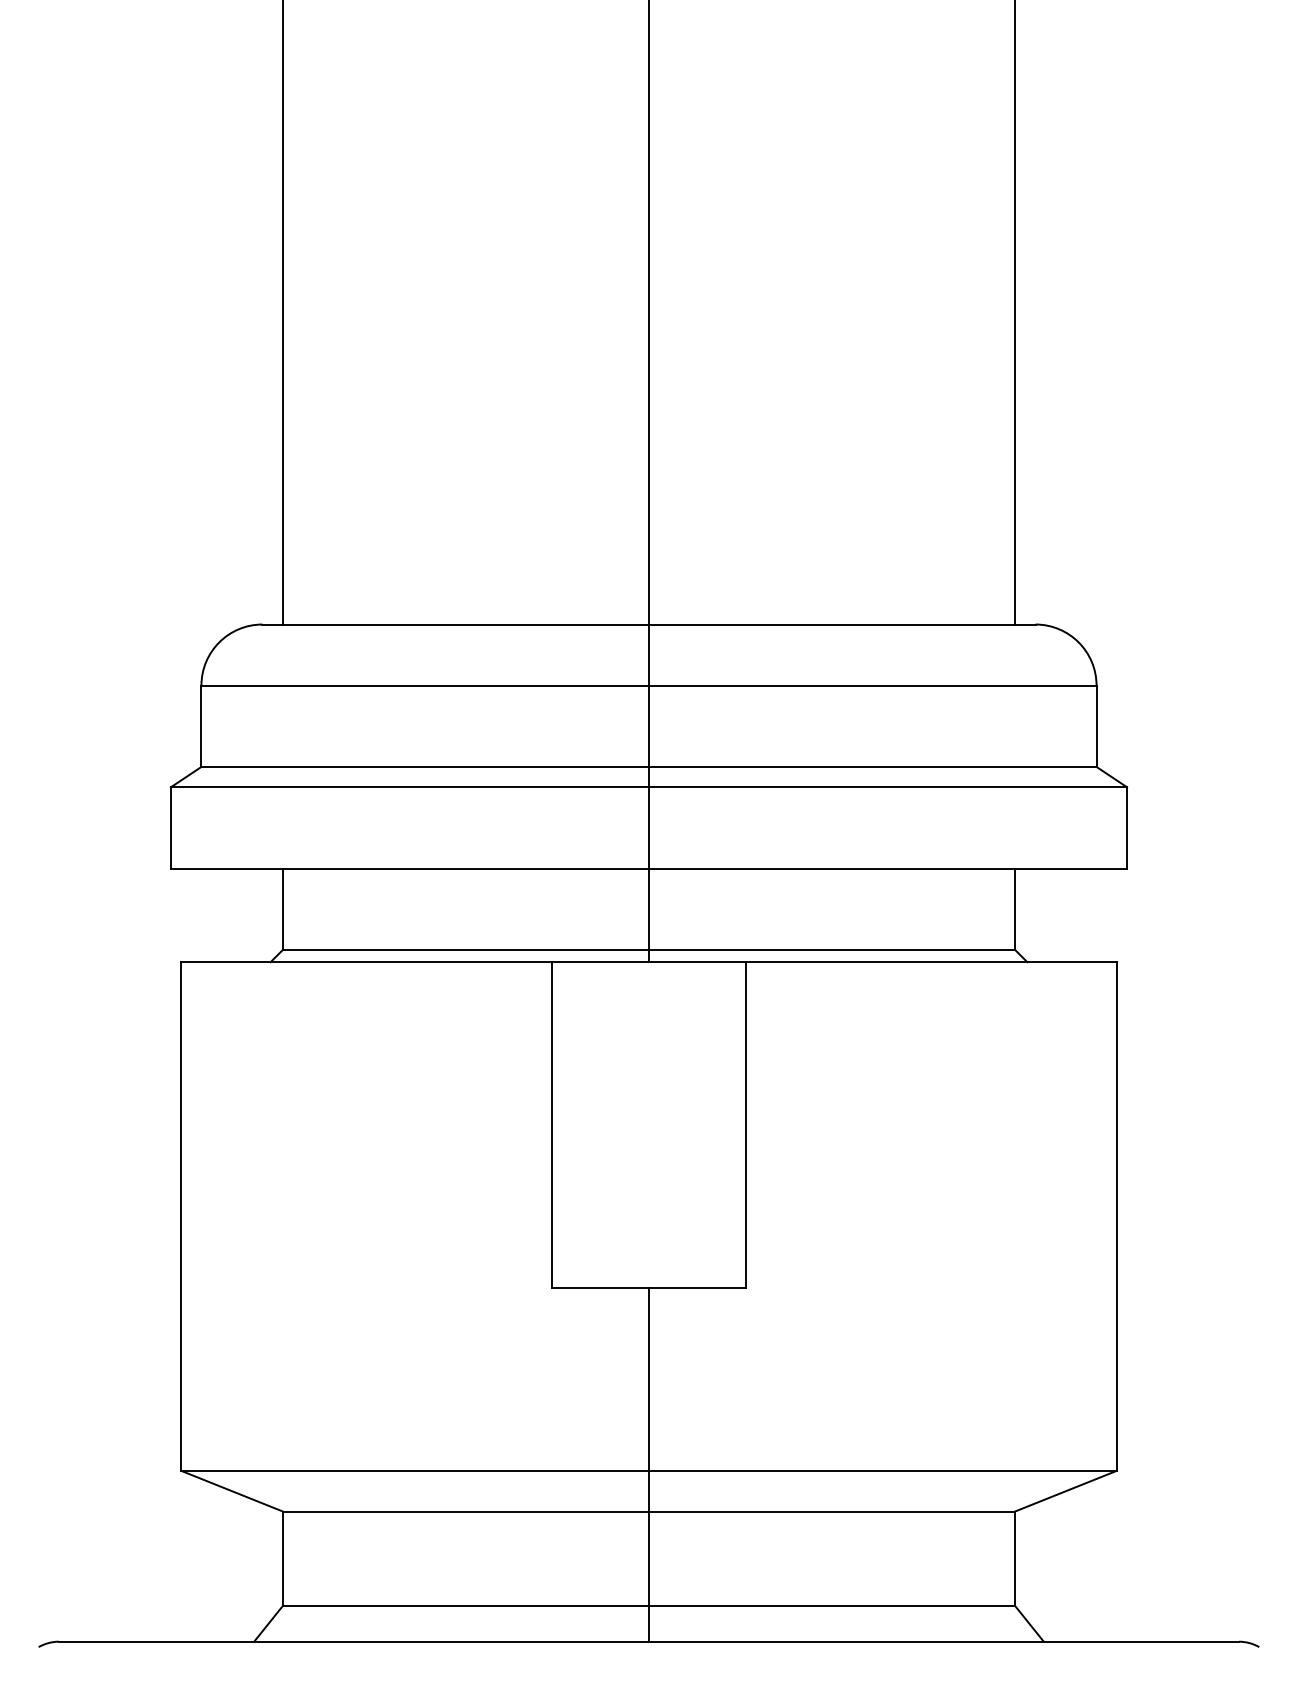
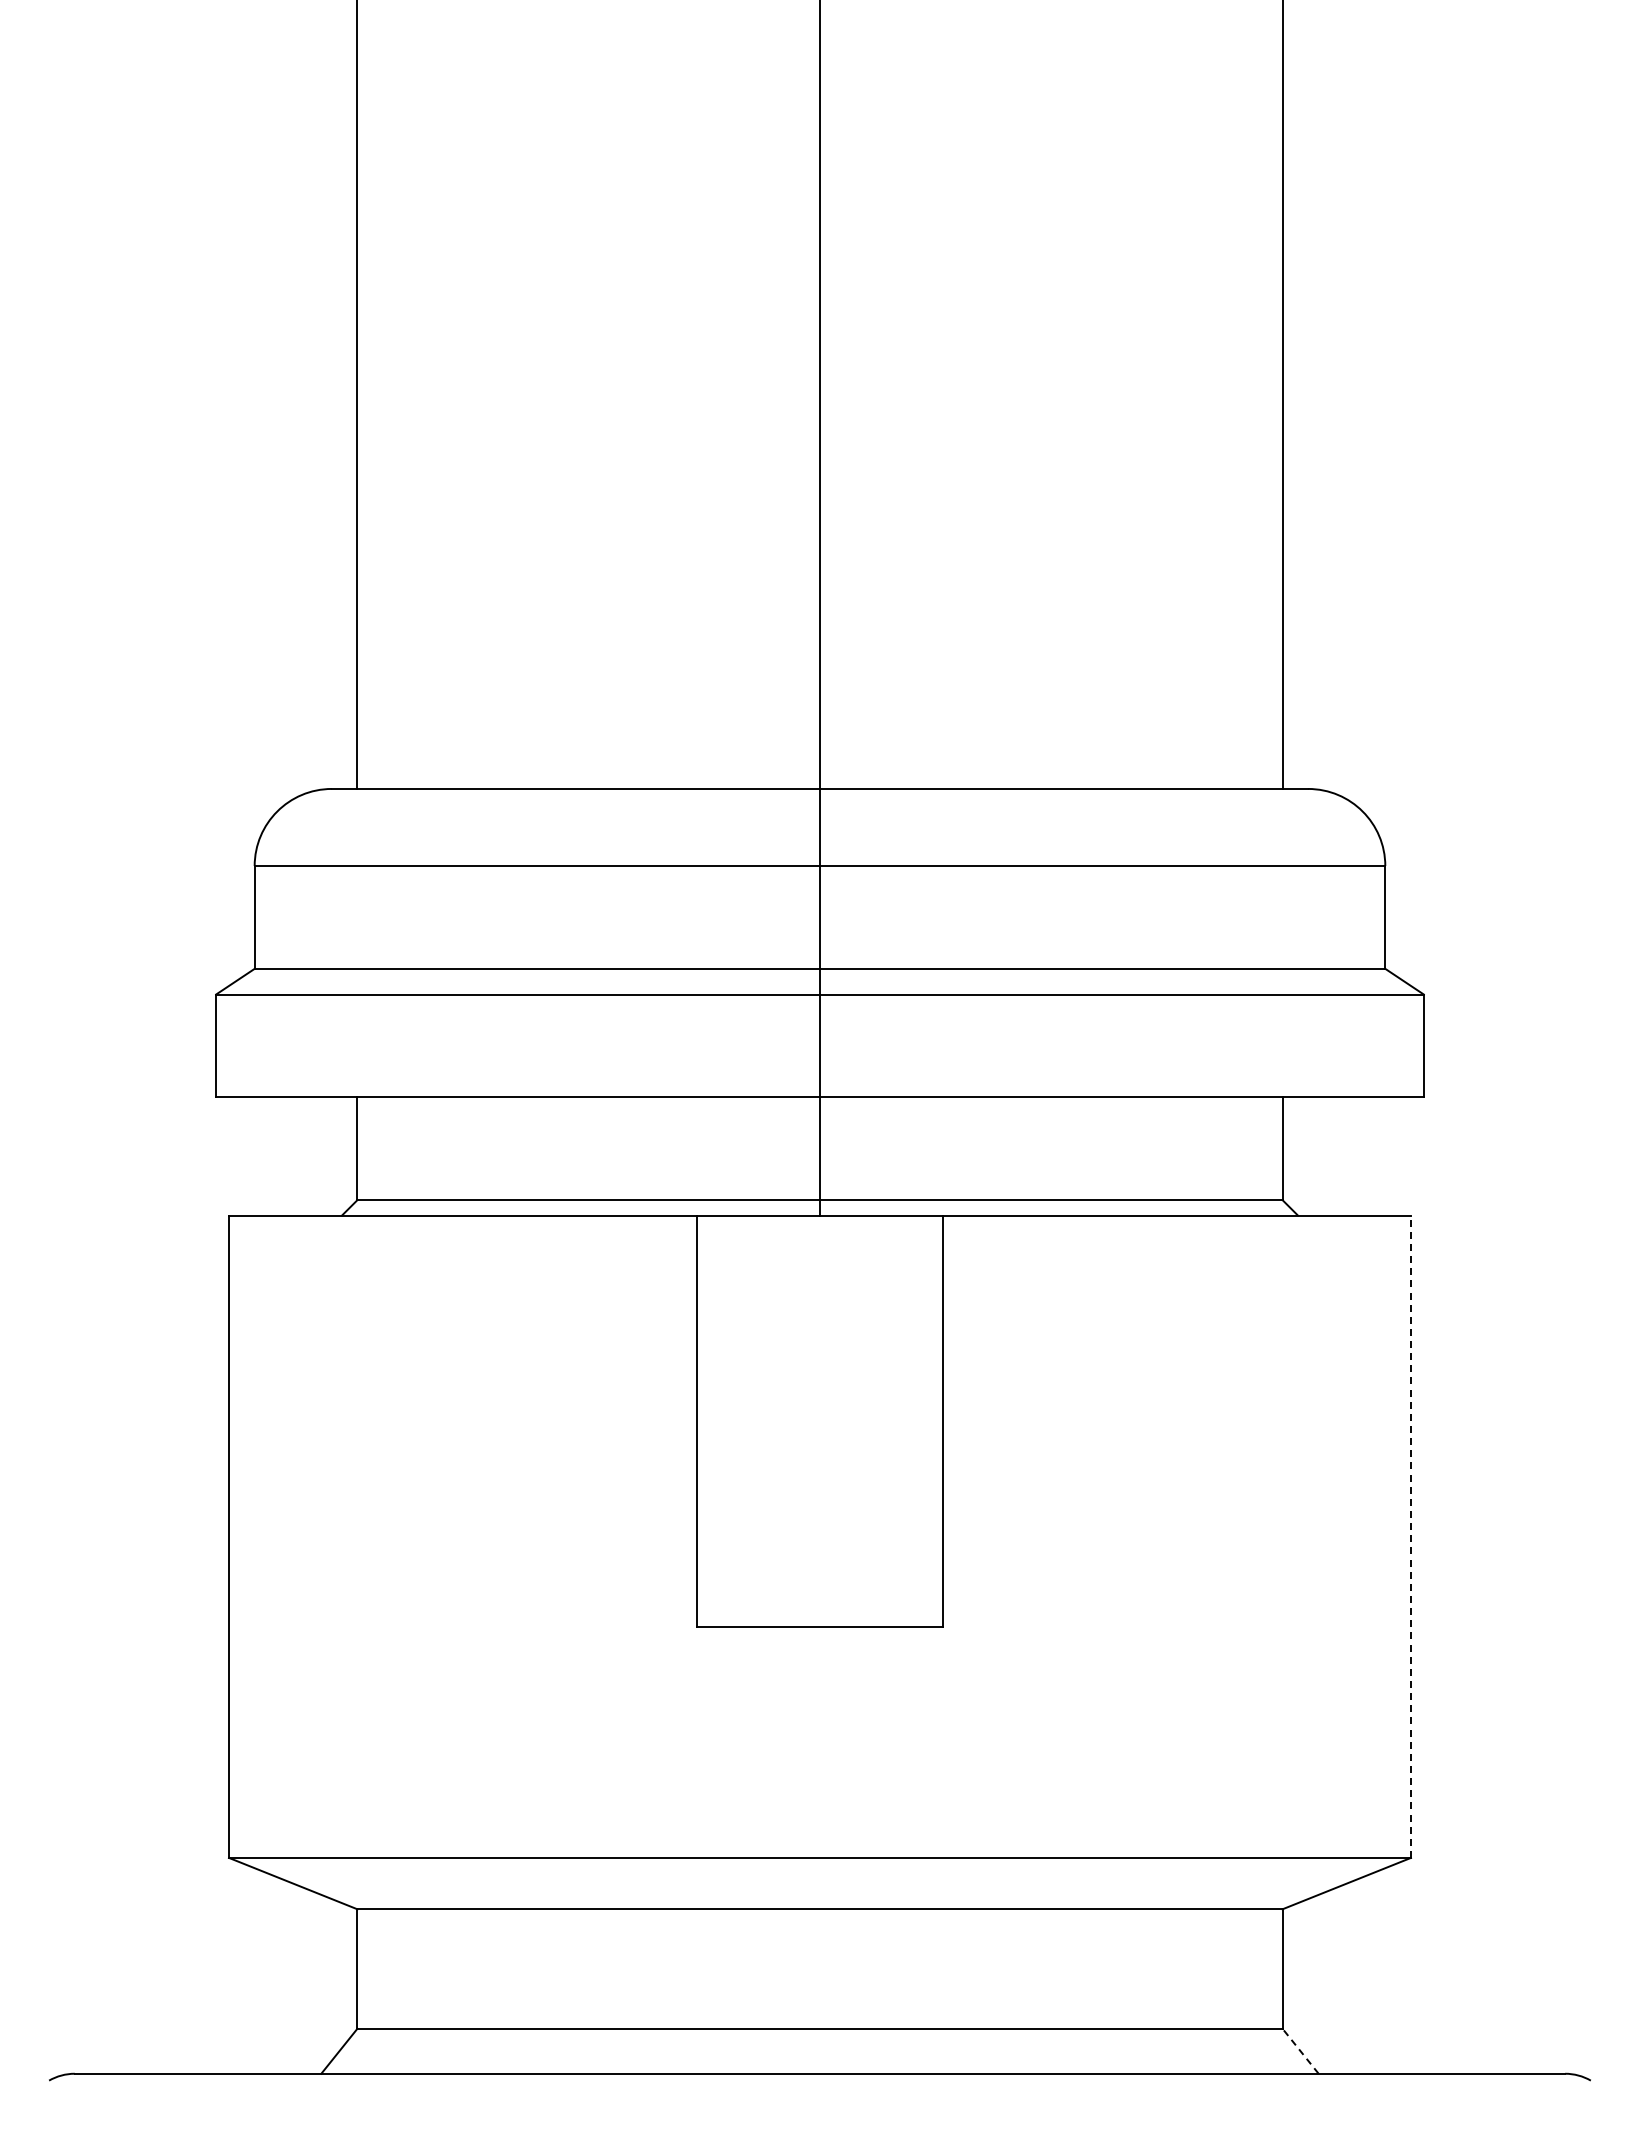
line: (1117, 1216) -> (1411, 1536), solid -> dashed
line: (649, 1464) -> (820, 1849), removed
line: (1029, 1624) -> (1300, 2051), solid -> dashed

